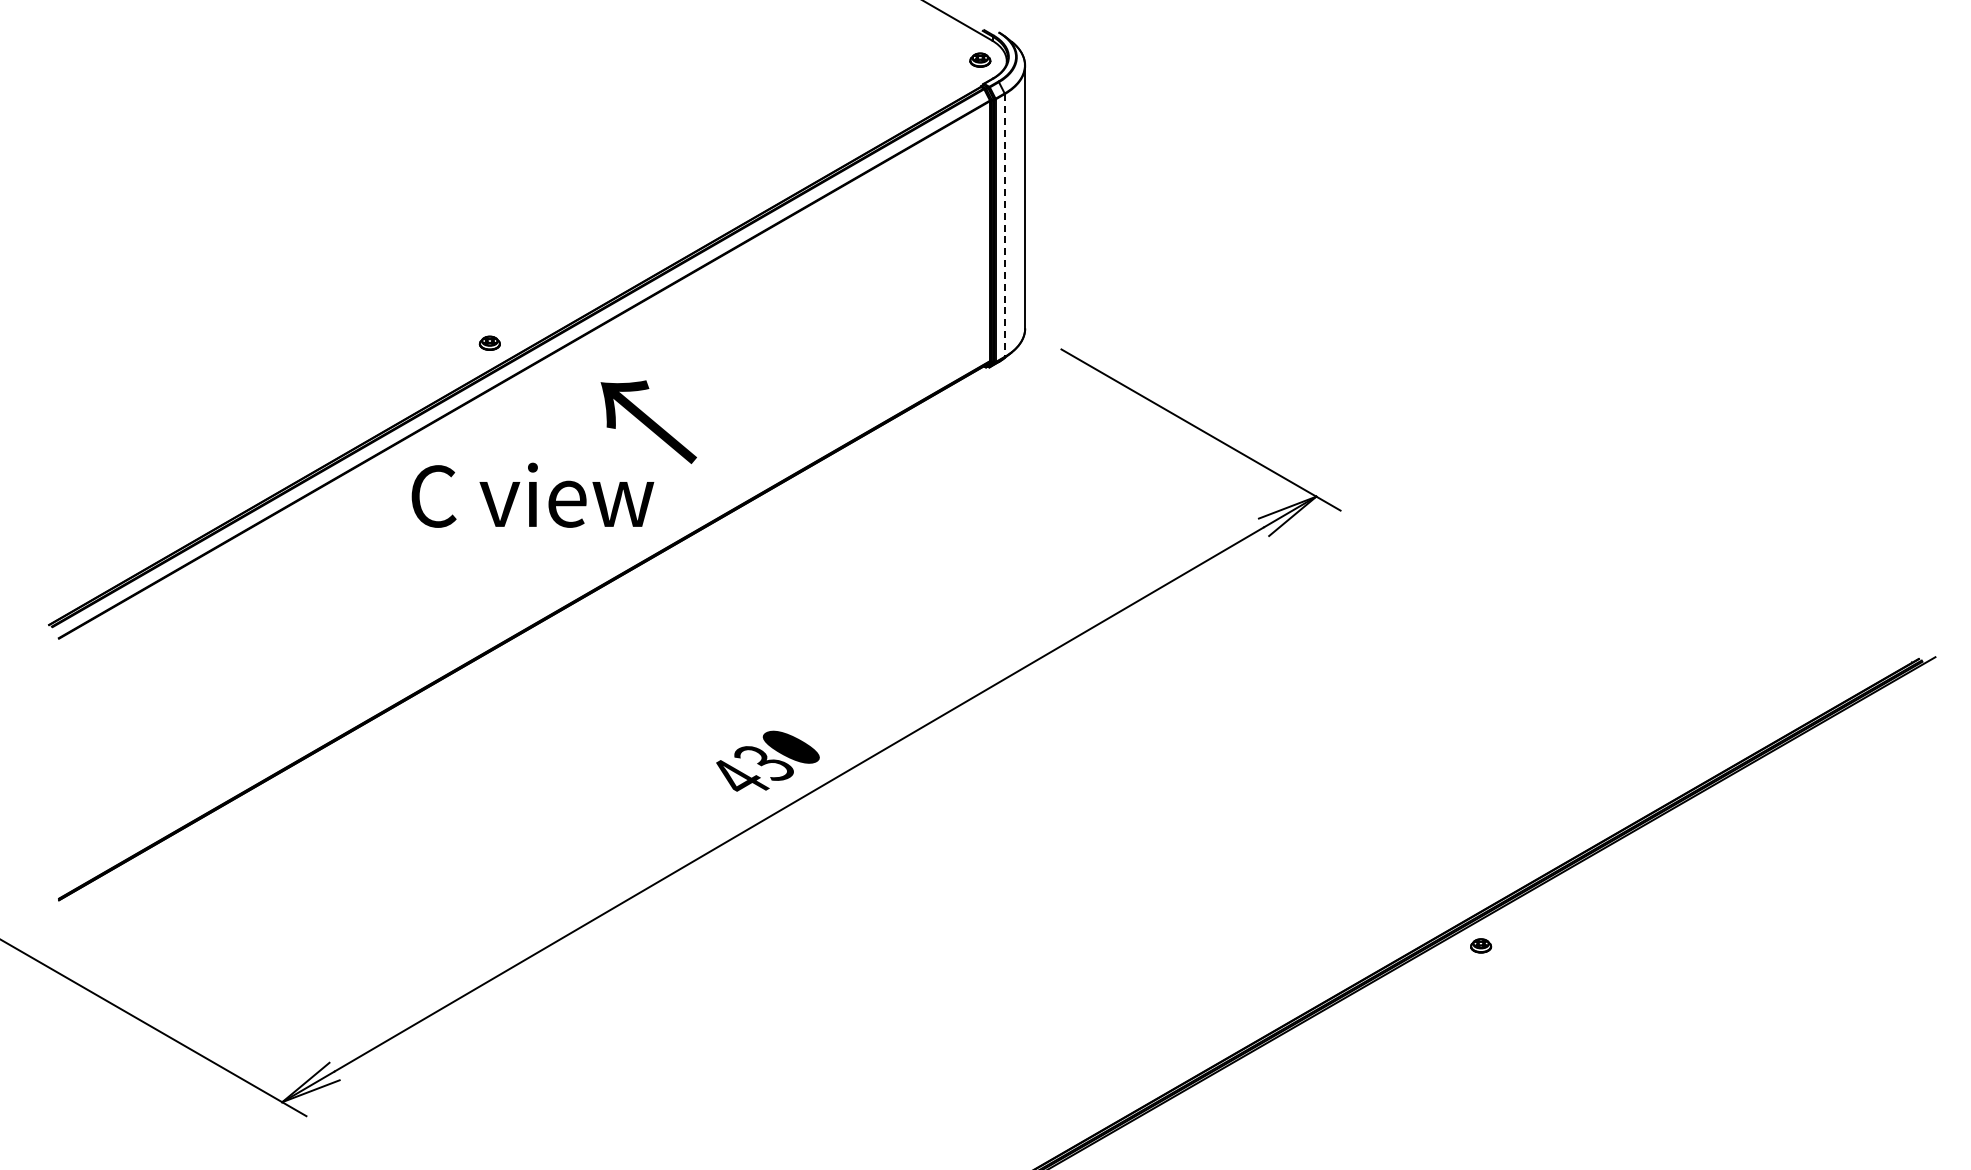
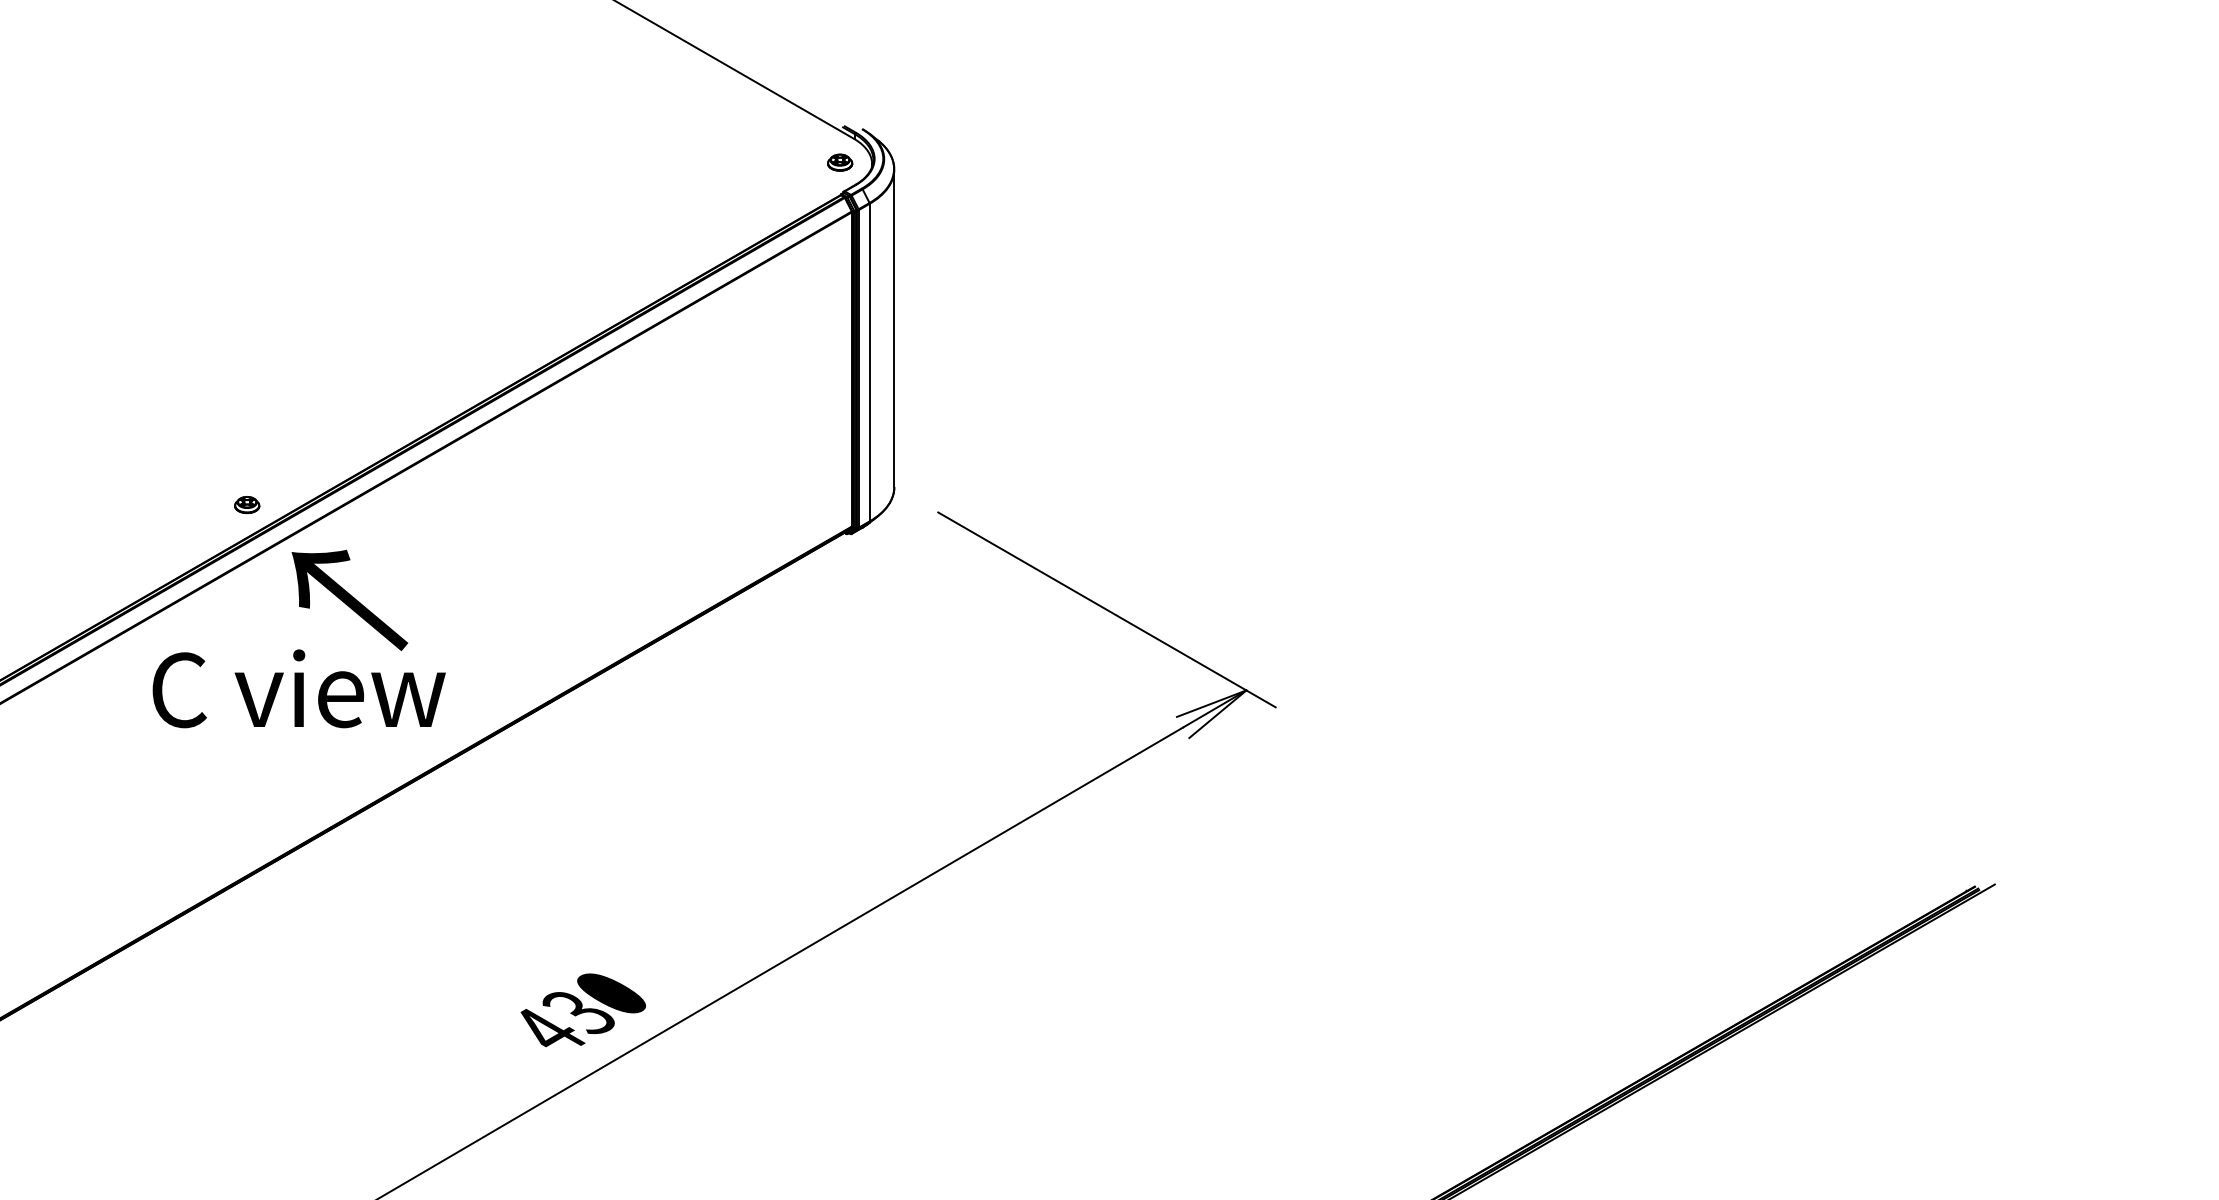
line: (1004, 225) -> (869, 362), dashed -> solid
text: (648, 421) -> (349, 599), moved

